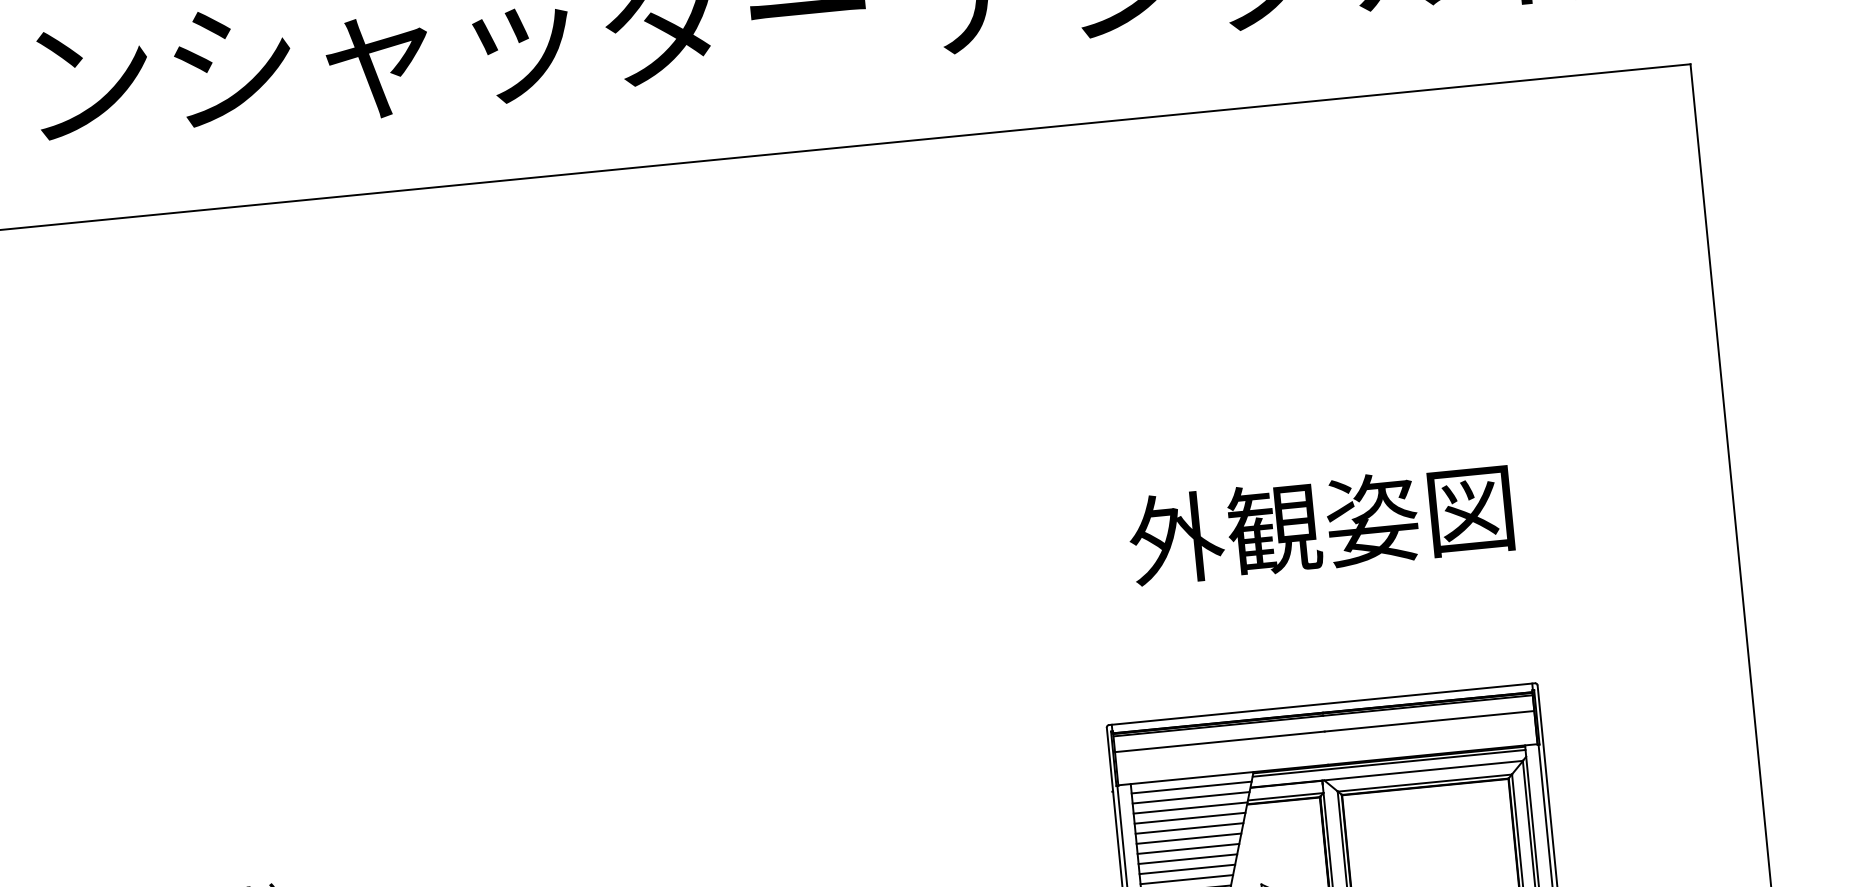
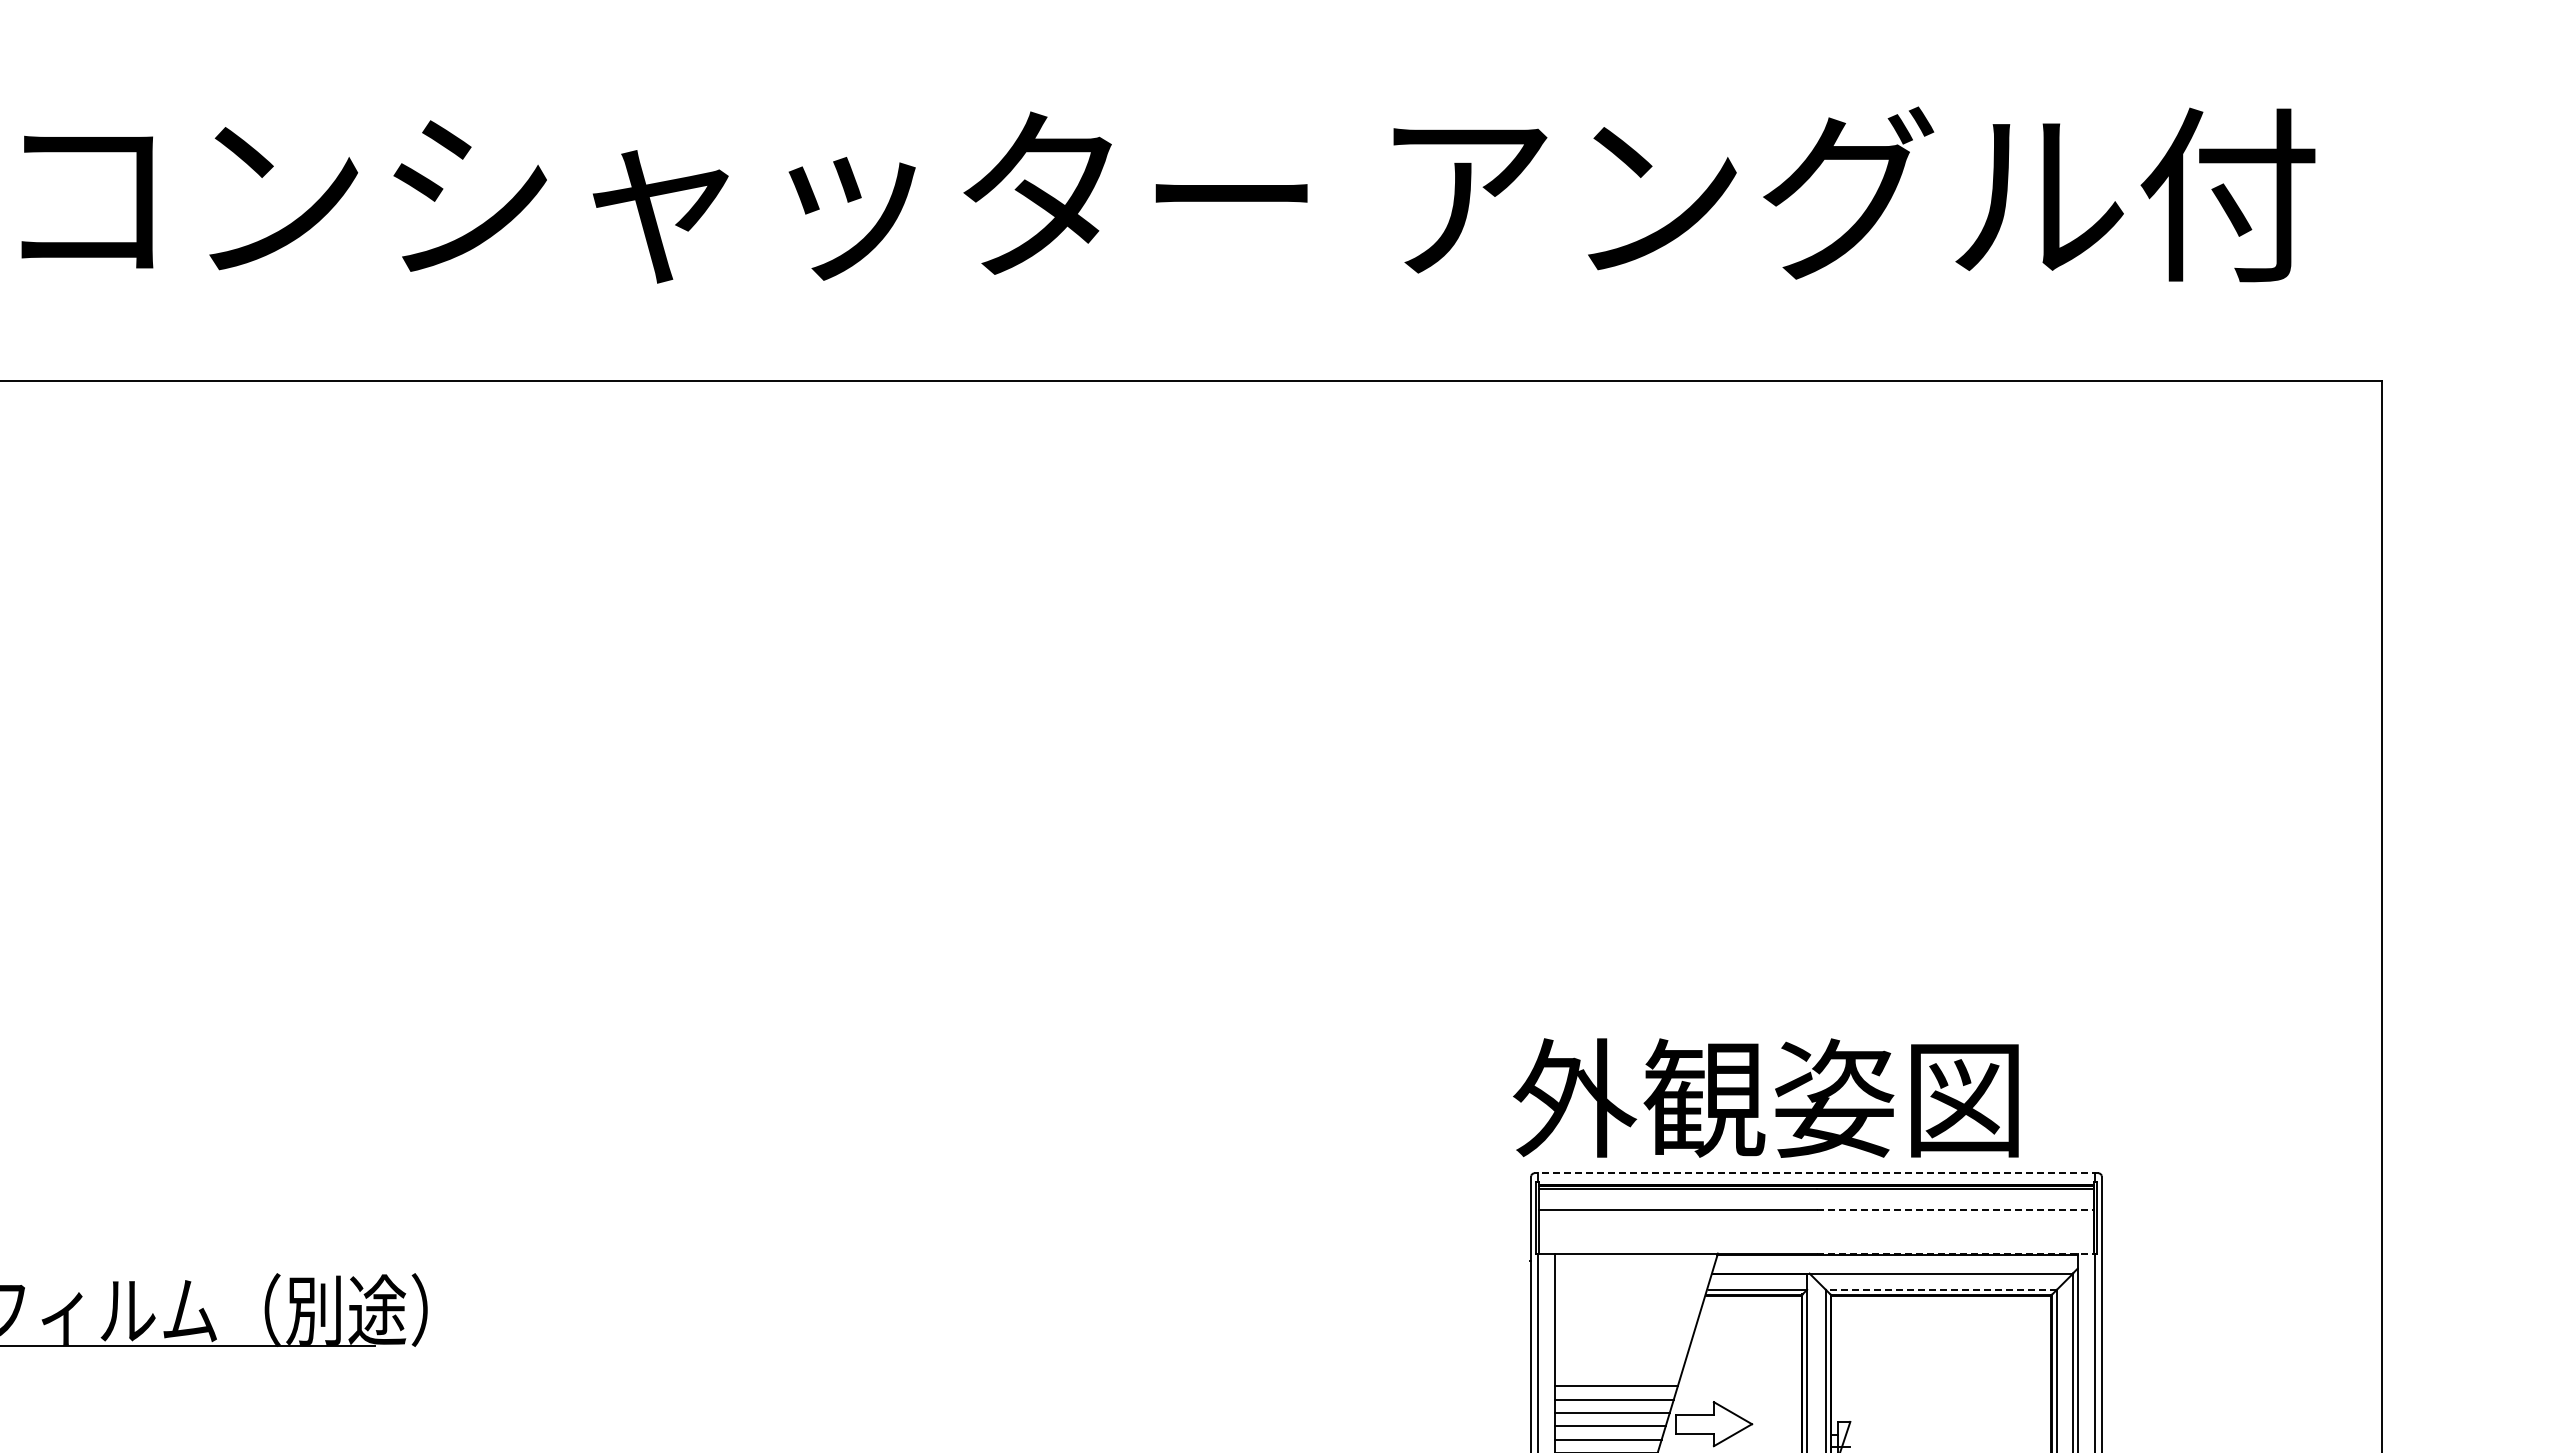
text: (1320, 523) -> (1765, 1097), moved
line: (1322, 704) -> (1816, 1173), solid -> dashed
line: (1429, 721) -> (1955, 1209), solid -> dashed
line: (1432, 754) -> (1955, 1253), solid -> dashed
line: (1388, 763) -> (1896, 1259), removed
line: (1425, 783) -> (1941, 1290), solid -> dashed
line: (1191, 787) -> (1634, 1266), removed
line: (1190, 797) -> (1632, 1279), removed
line: (1190, 807) -> (1630, 1292), removed
line: (1189, 818) -> (1628, 1306), removed
line: (1189, 828) -> (1626, 1319), removed
line: (1188, 838) -> (1624, 1332), removed
line: (1188, 849) -> (1622, 1346), removed
line: (1187, 859) -> (1620, 1359), removed
line: (1187, 869) -> (1618, 1372), removed

